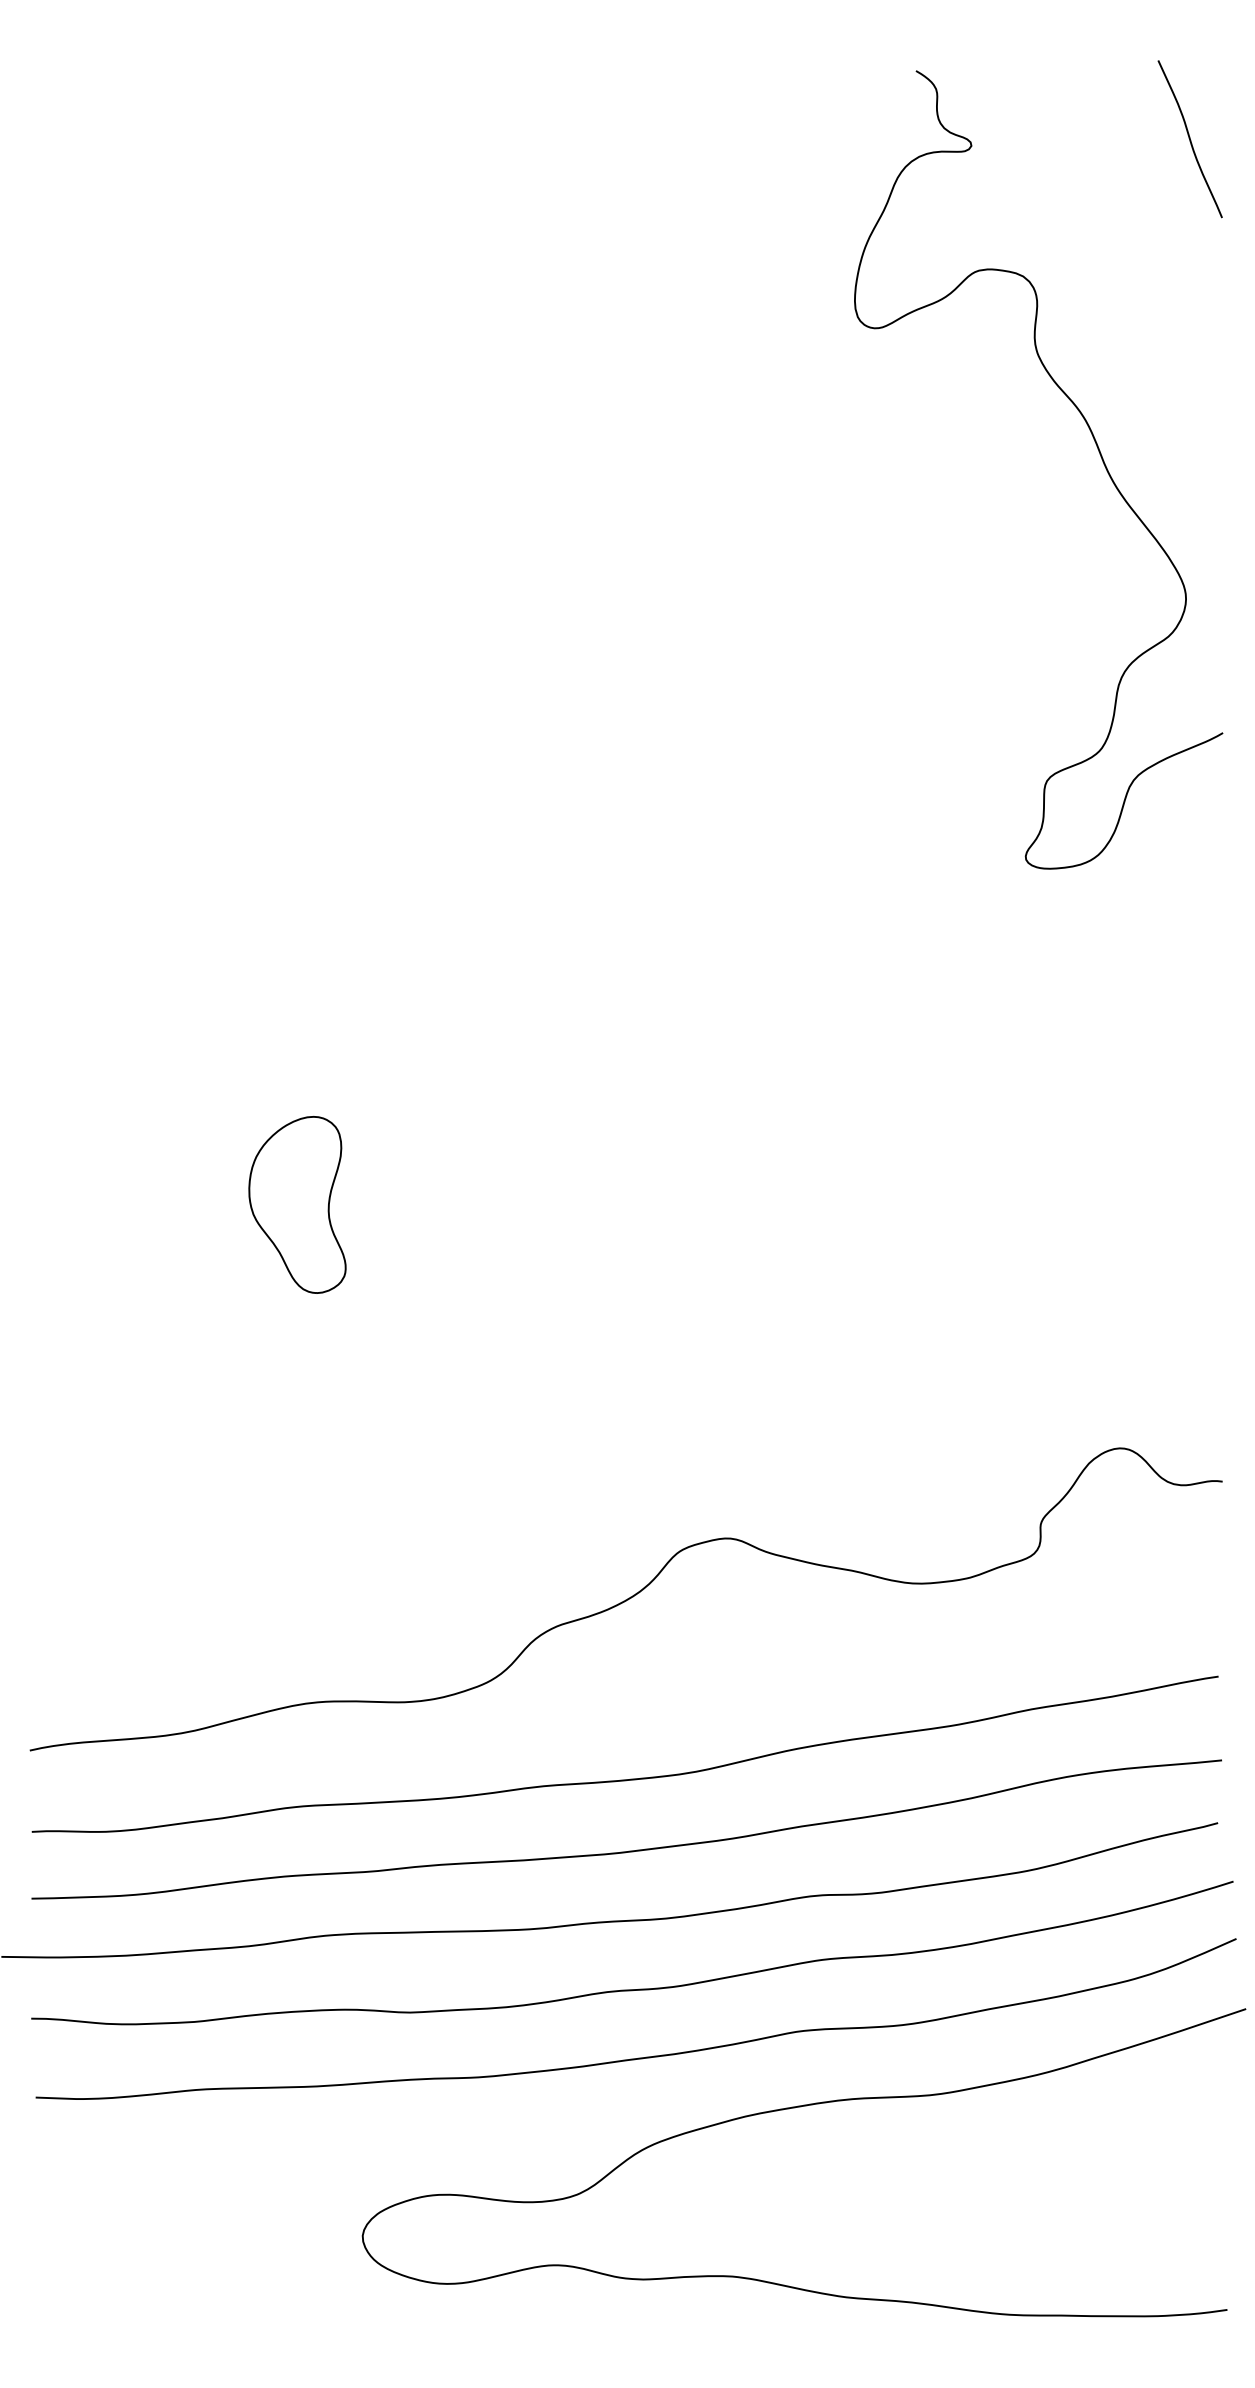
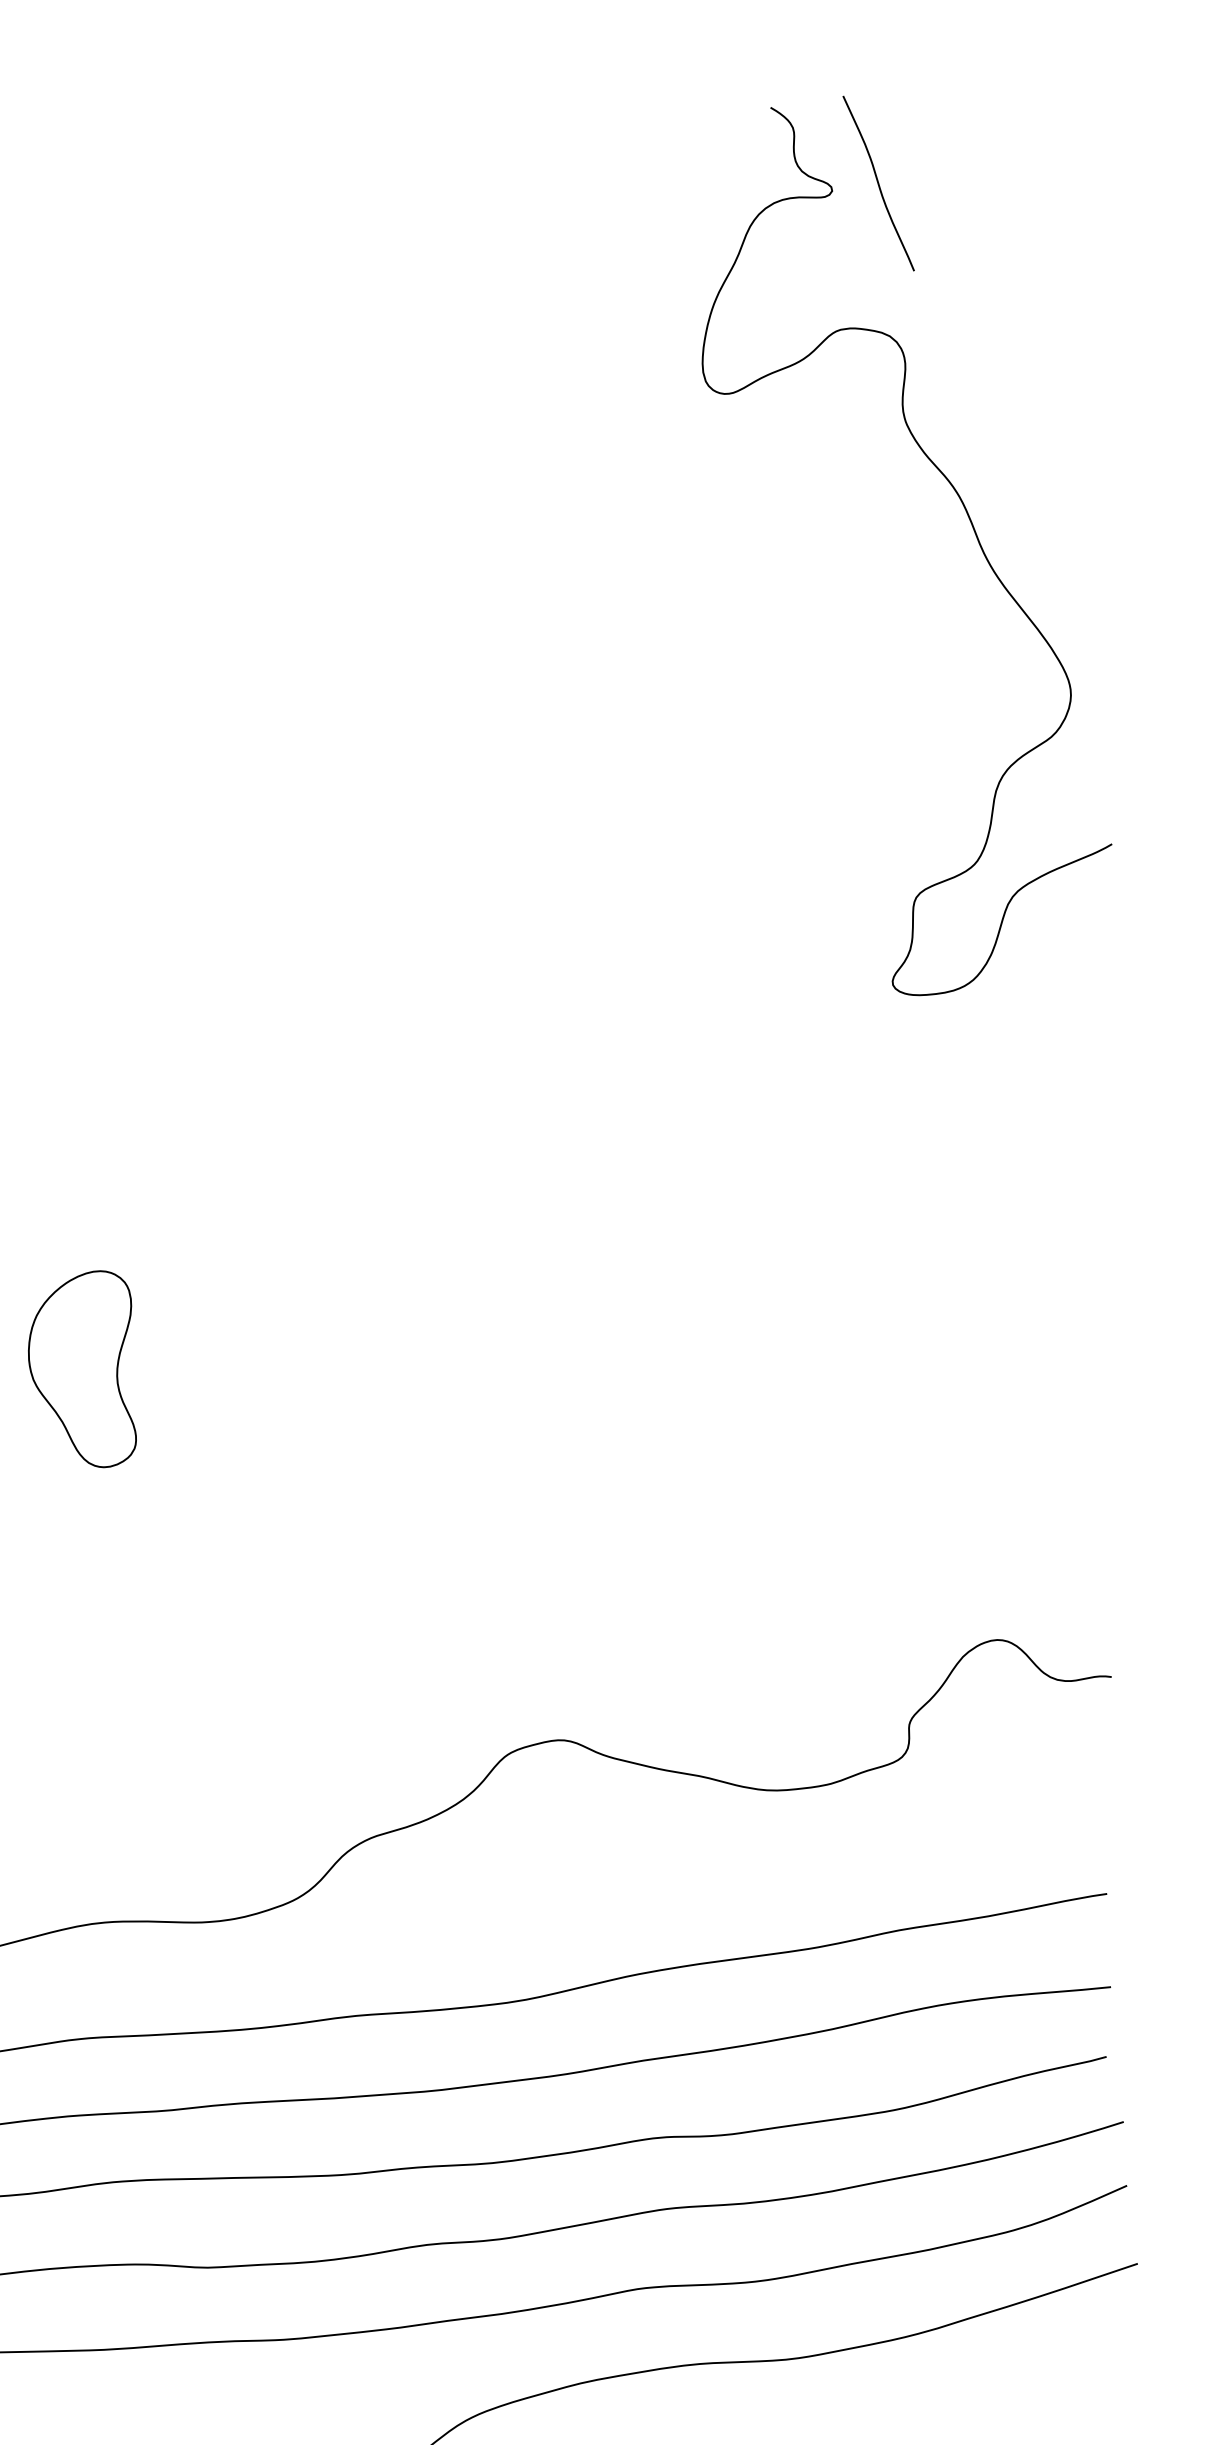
curve: (1189, 139) -> (877, 183), moved

